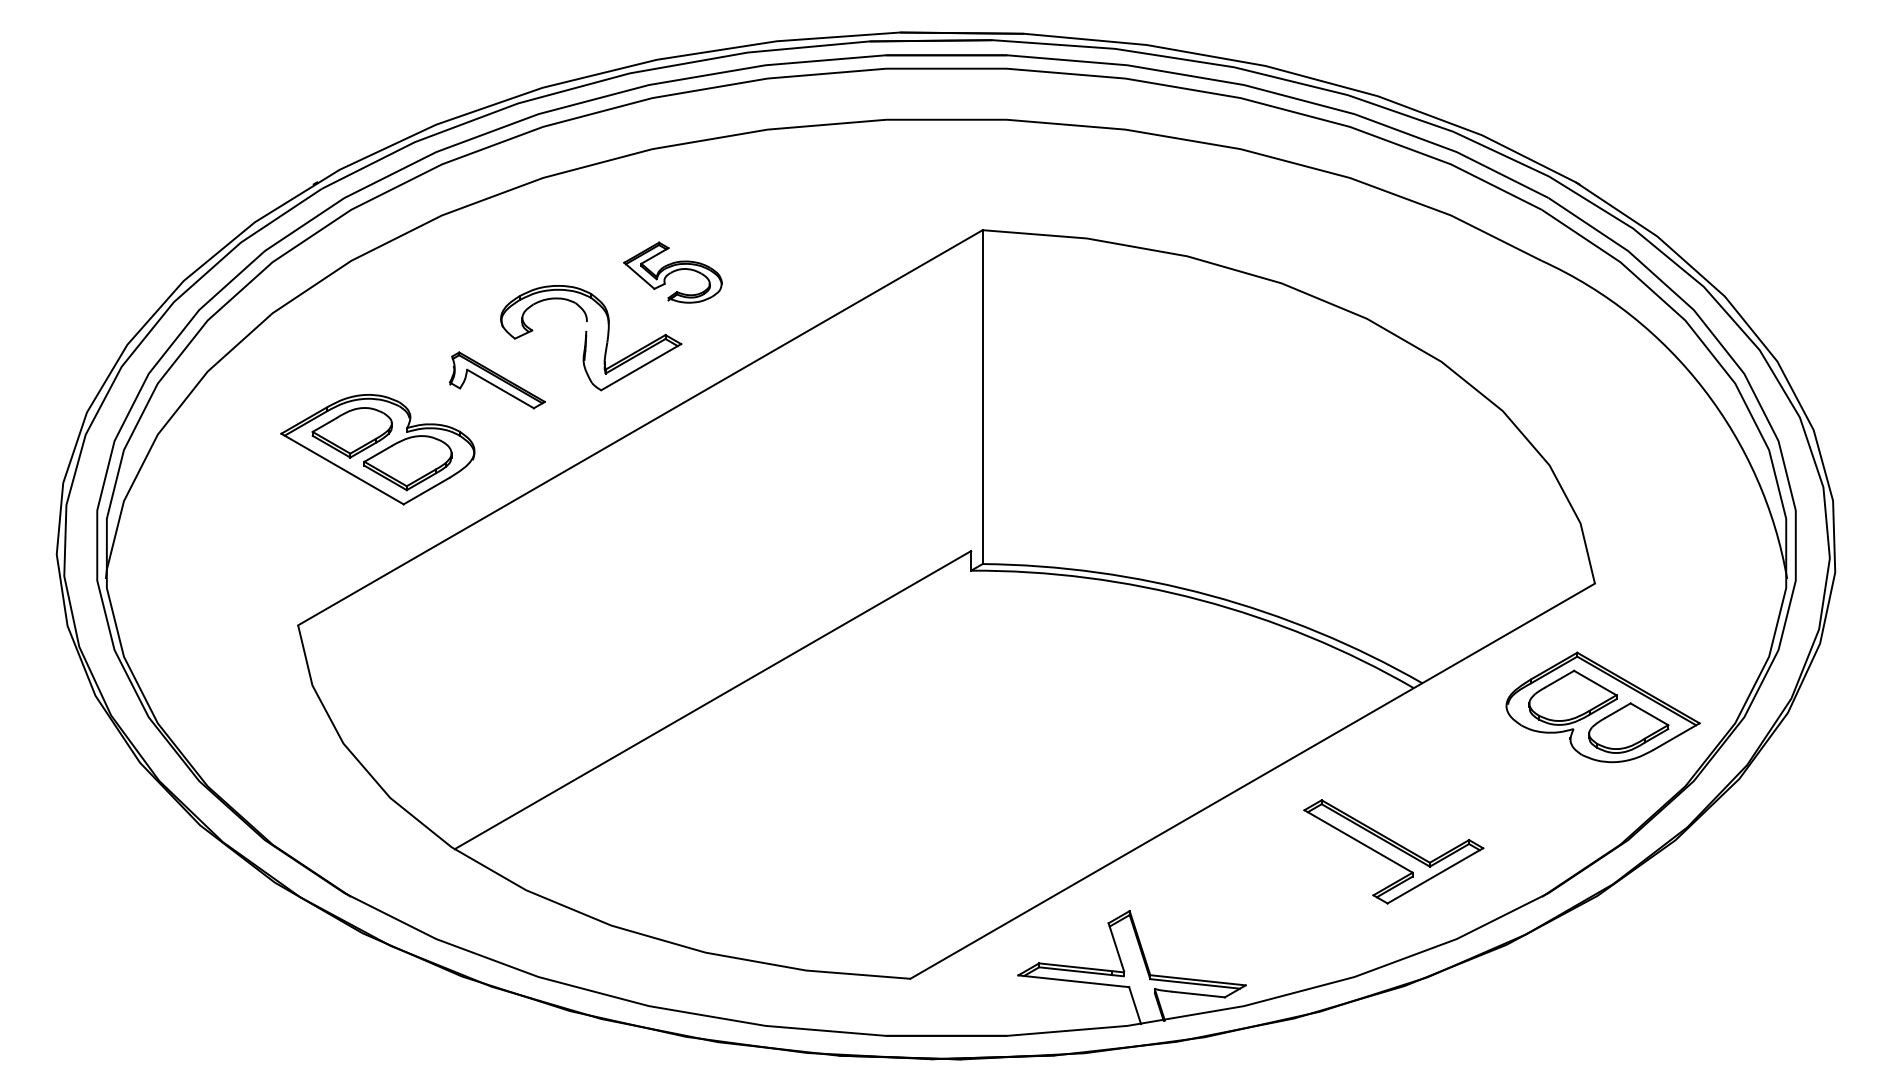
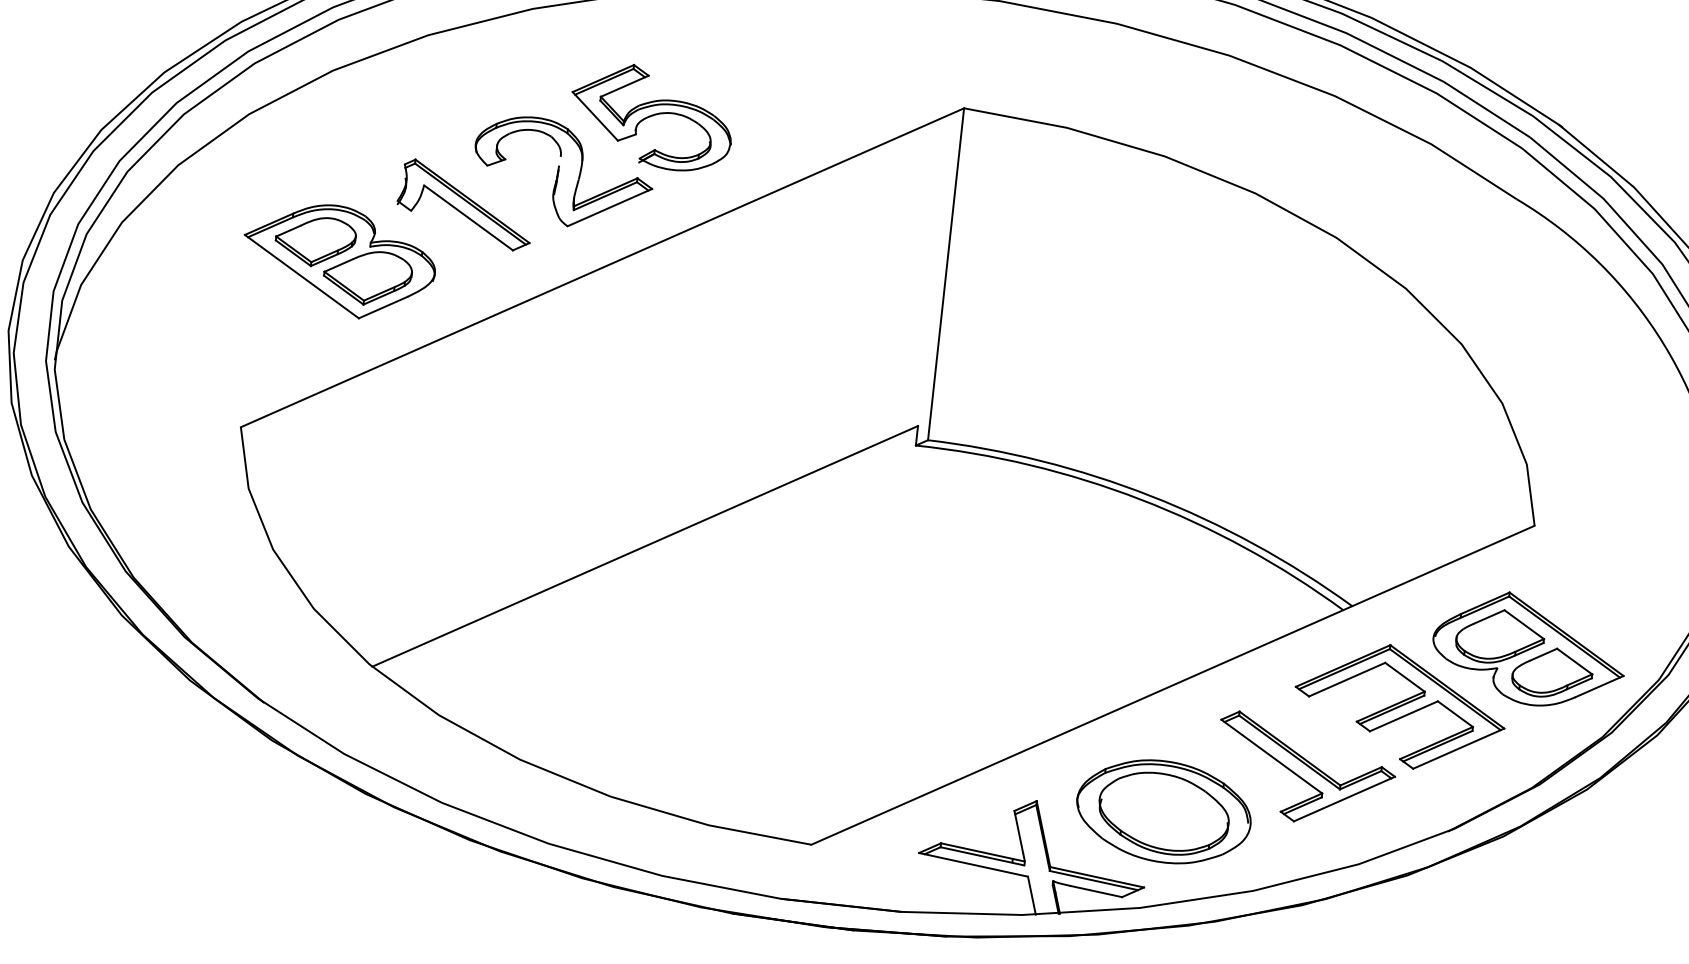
part: (672, 272) -> (651, 116), size x1.67
part: (497, 380) -> (465, 205), size x1.43
part: (1480, 777) -> (1399, 706), added
part: (1256, 907) -> (1163, 811), added

